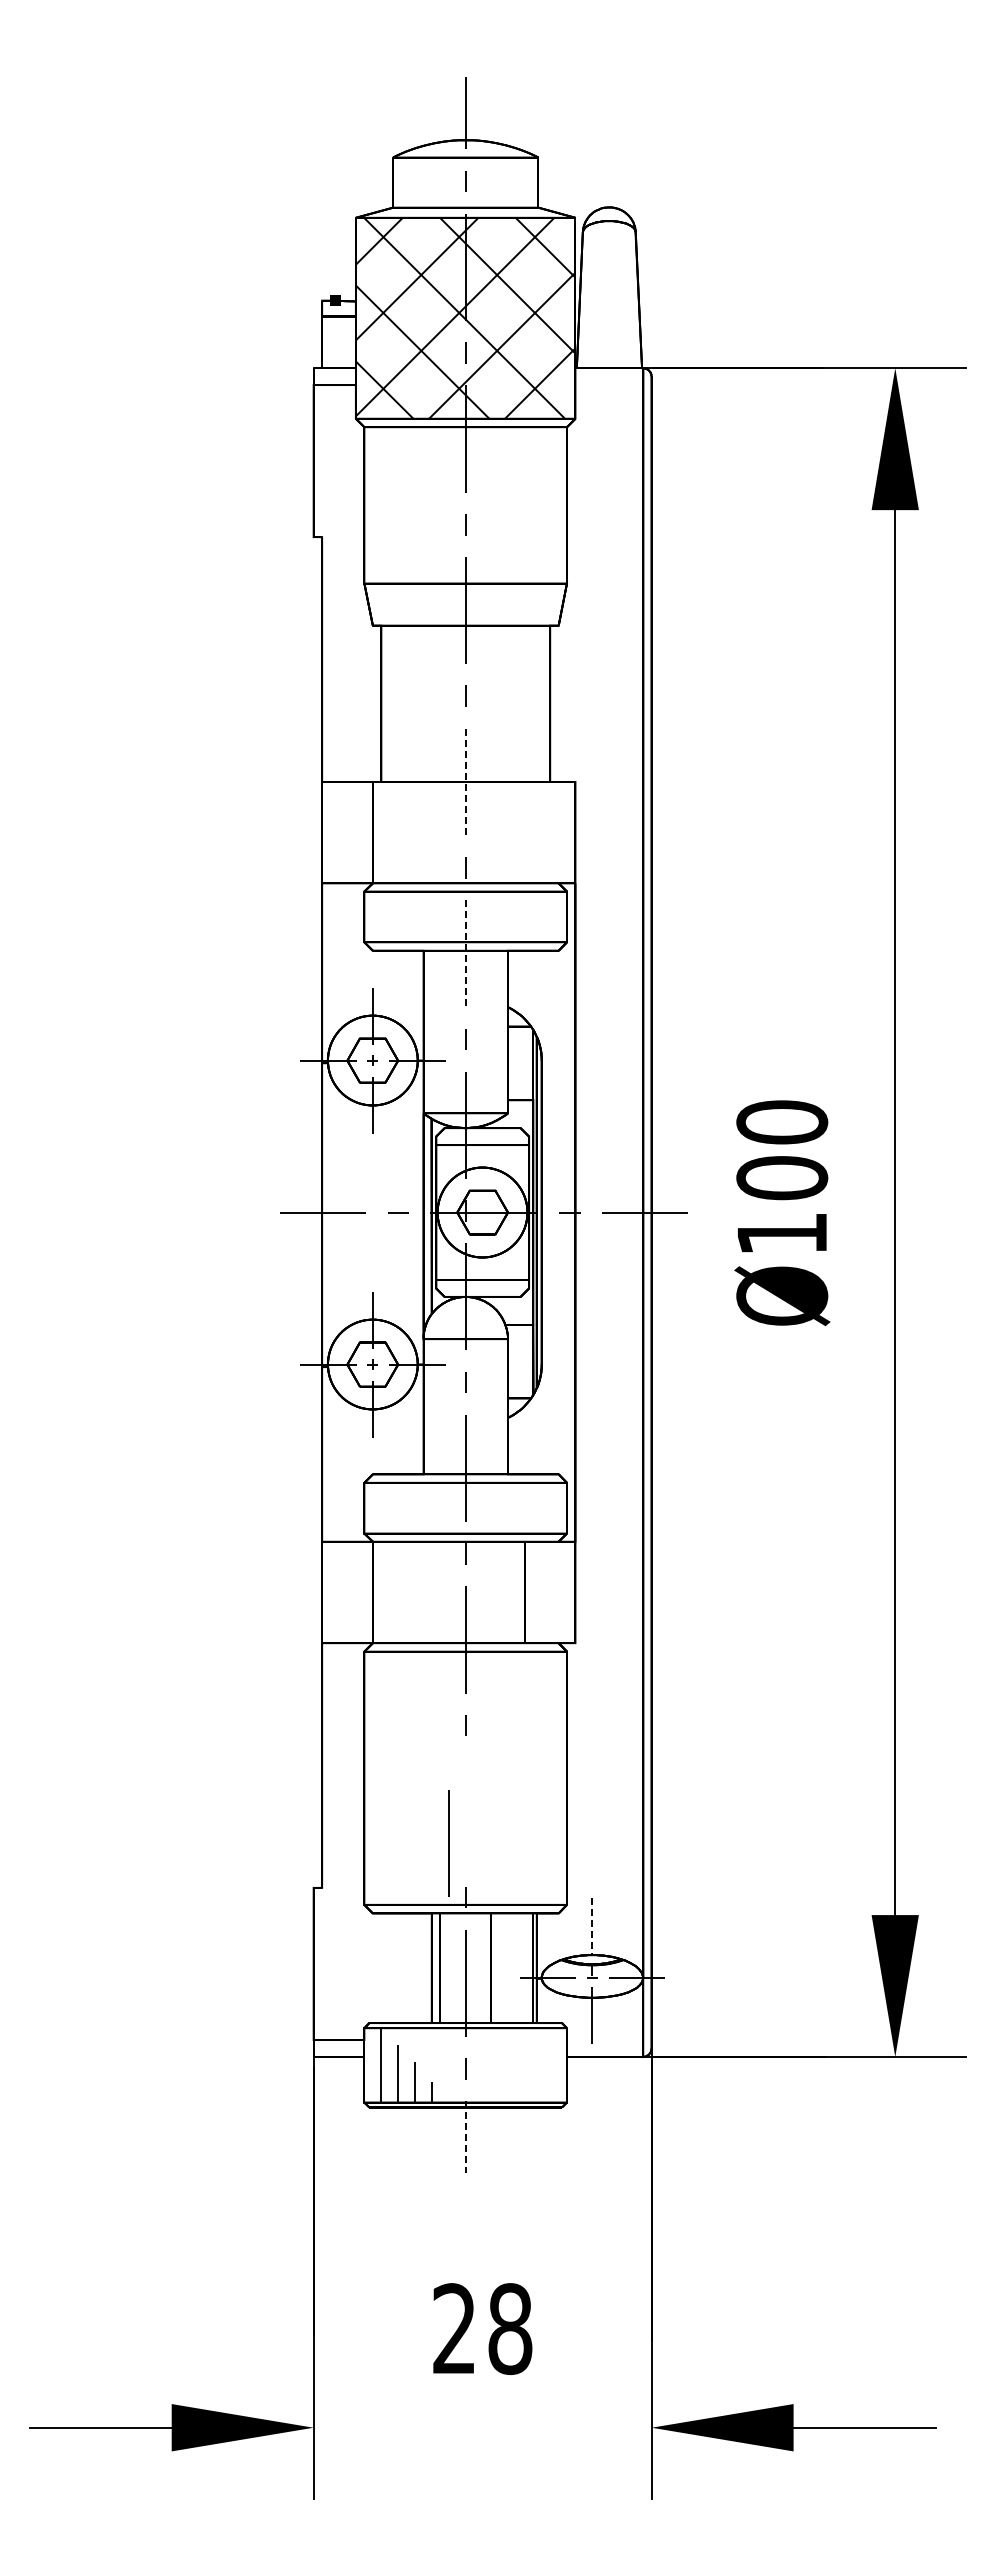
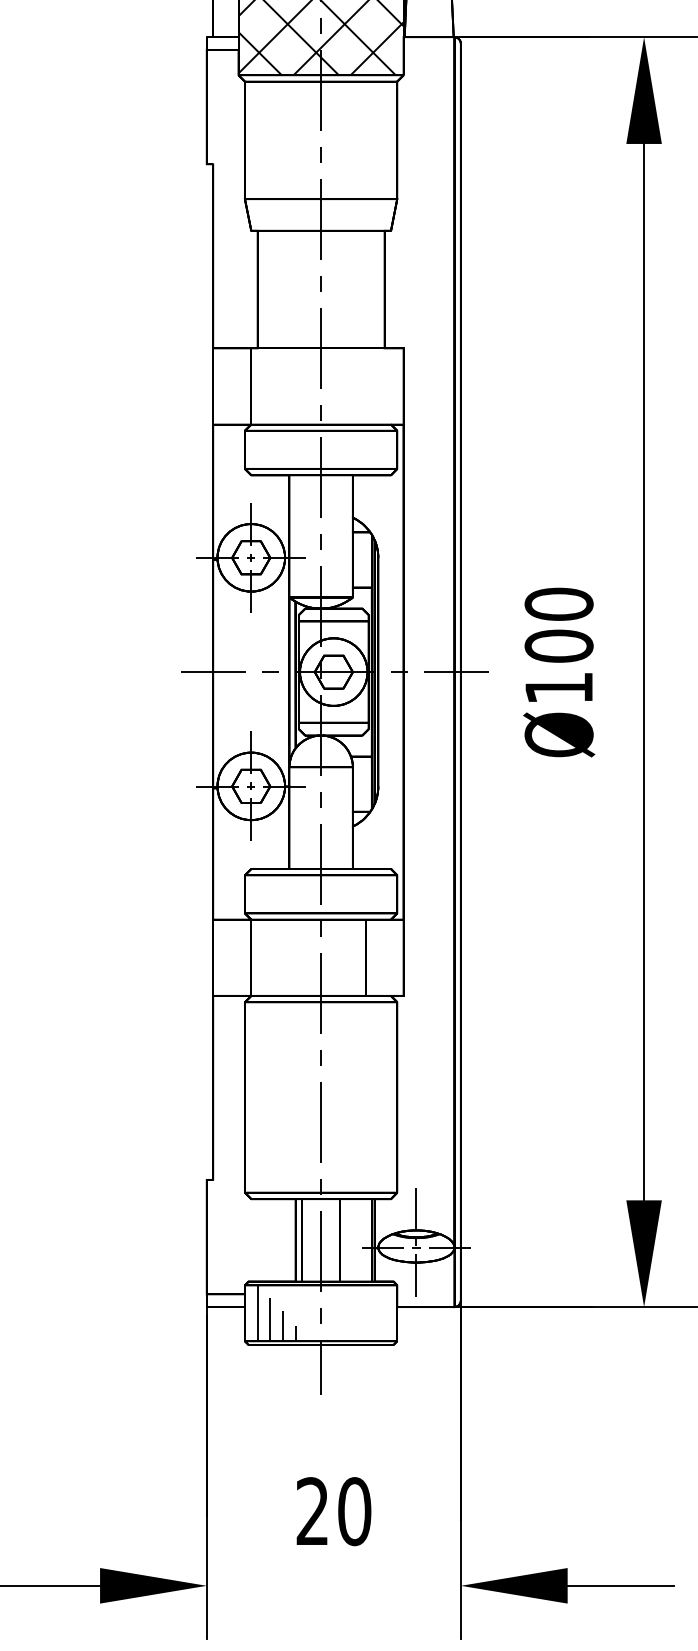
line: (465, 782) -> (320, 348), dashed -> solid
line: (465, 953) -> (320, 477), dashed -> solid
line: (448, 1843) -> (320, 1122), moved
line: (592, 1926) -> (416, 1208), dashed -> solid
line: (465, 2137) -> (320, 1367), dashed -> solid
text: (510, 2328) -> (354, 1511), 28 -> 20

